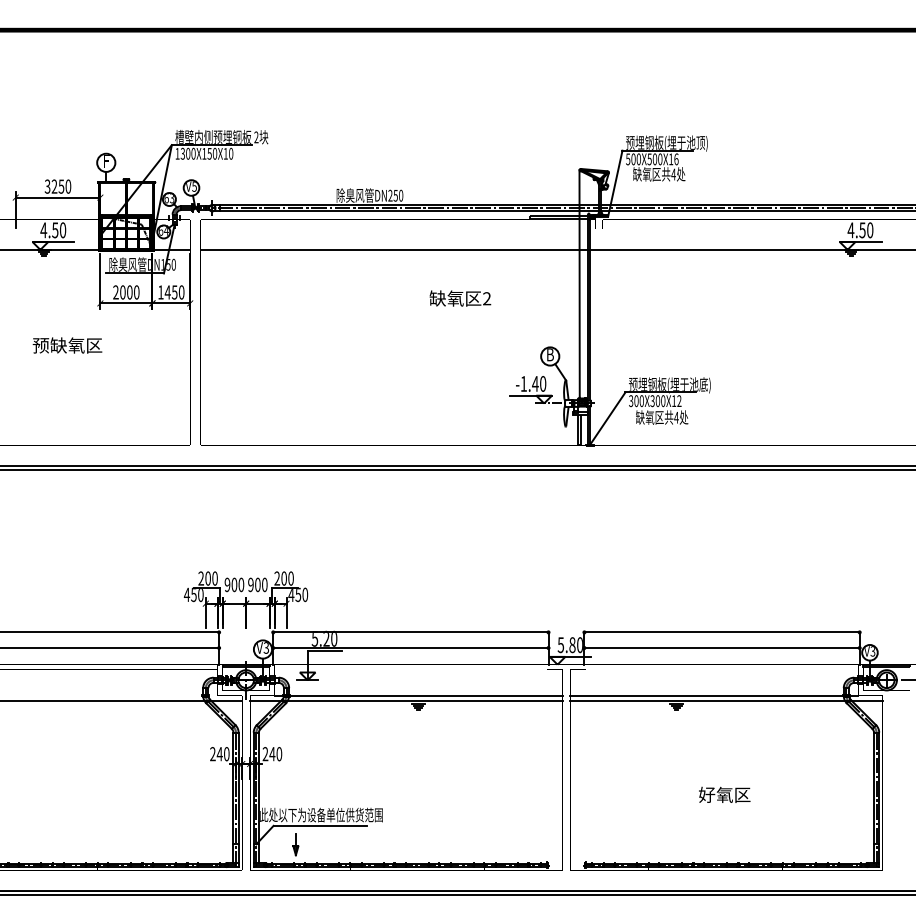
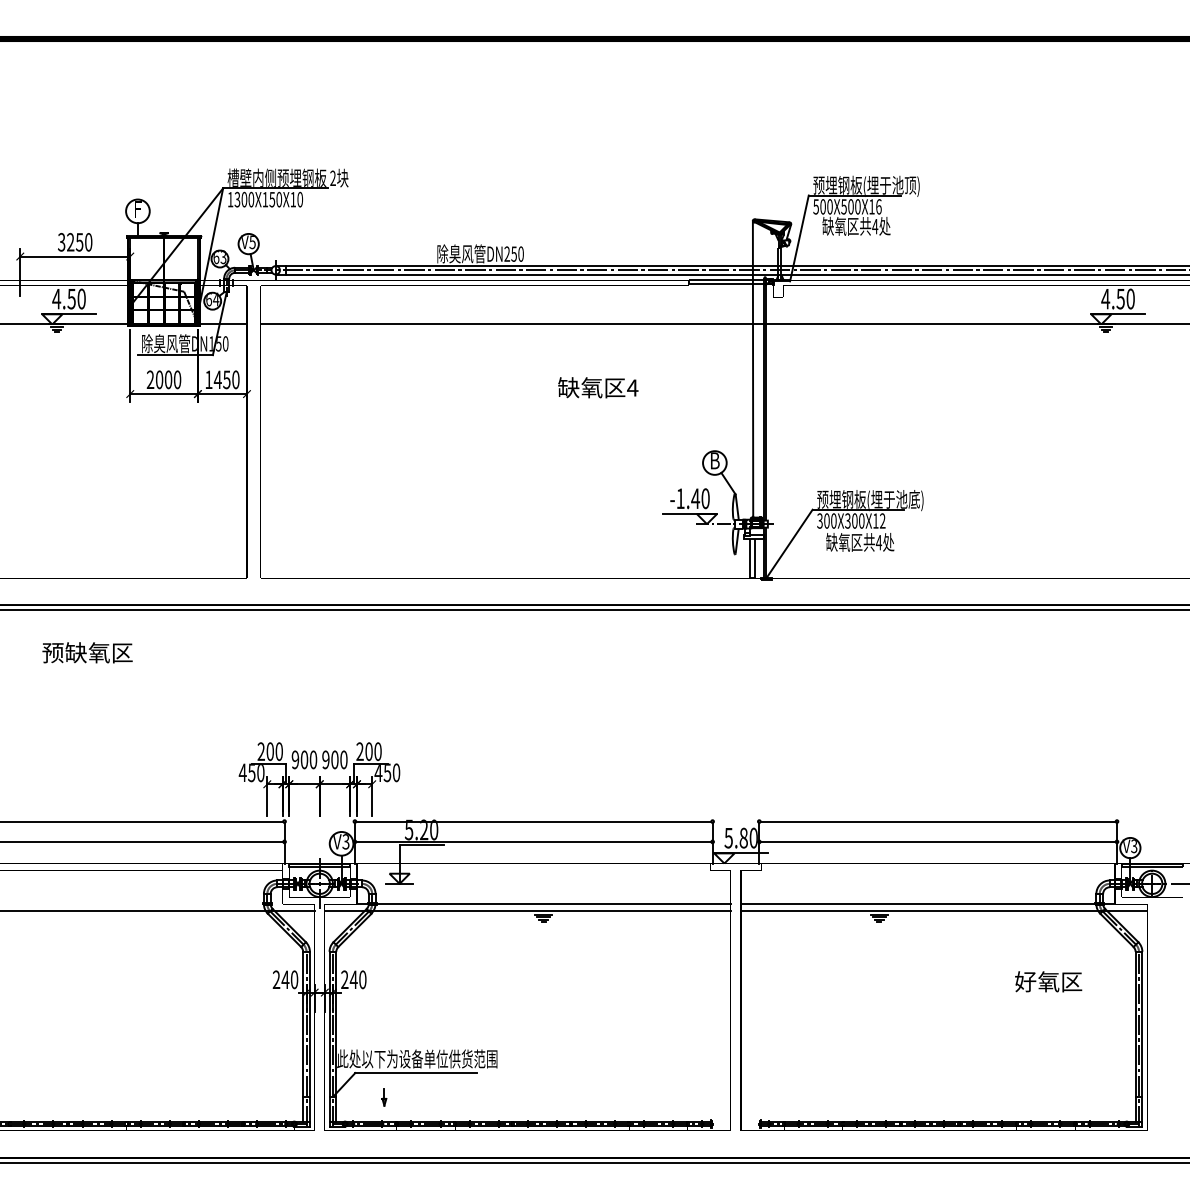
text: (486, 298) -> (632, 387), 2 -> 4
text: (67, 345) -> (87, 652), moved
text: (724, 794) -> (1048, 981), moved
part: (296, 844) -> (384, 1097), size x0.6

